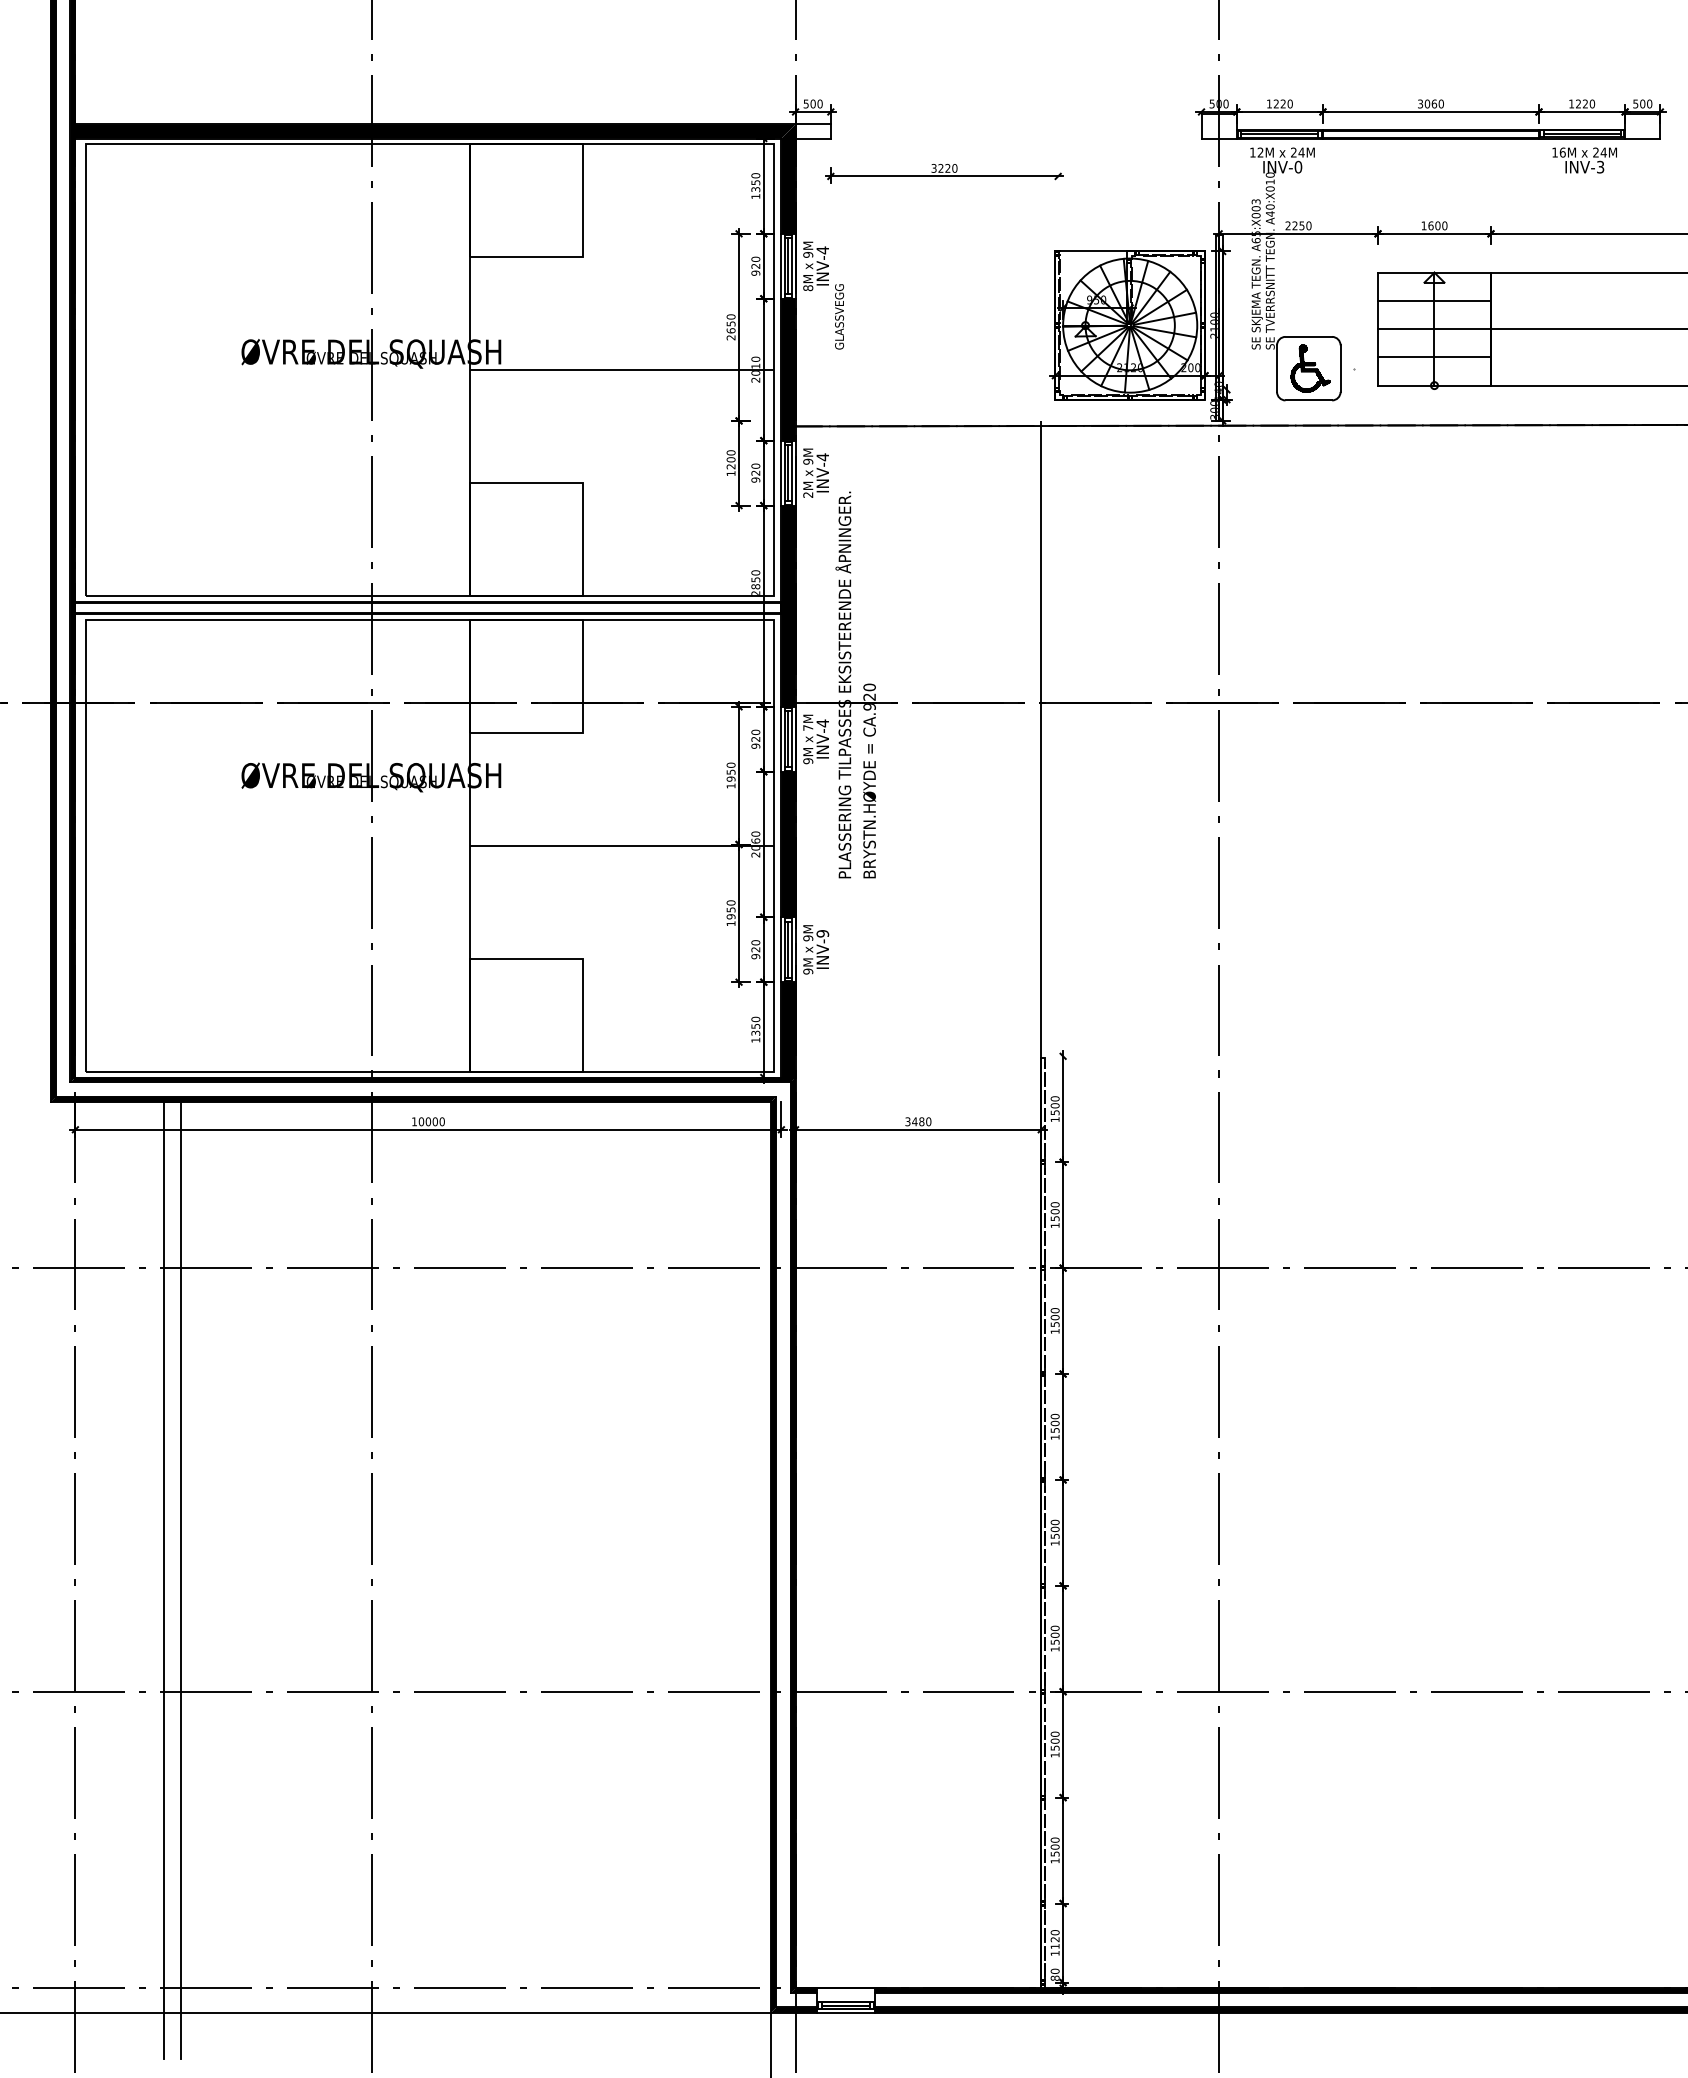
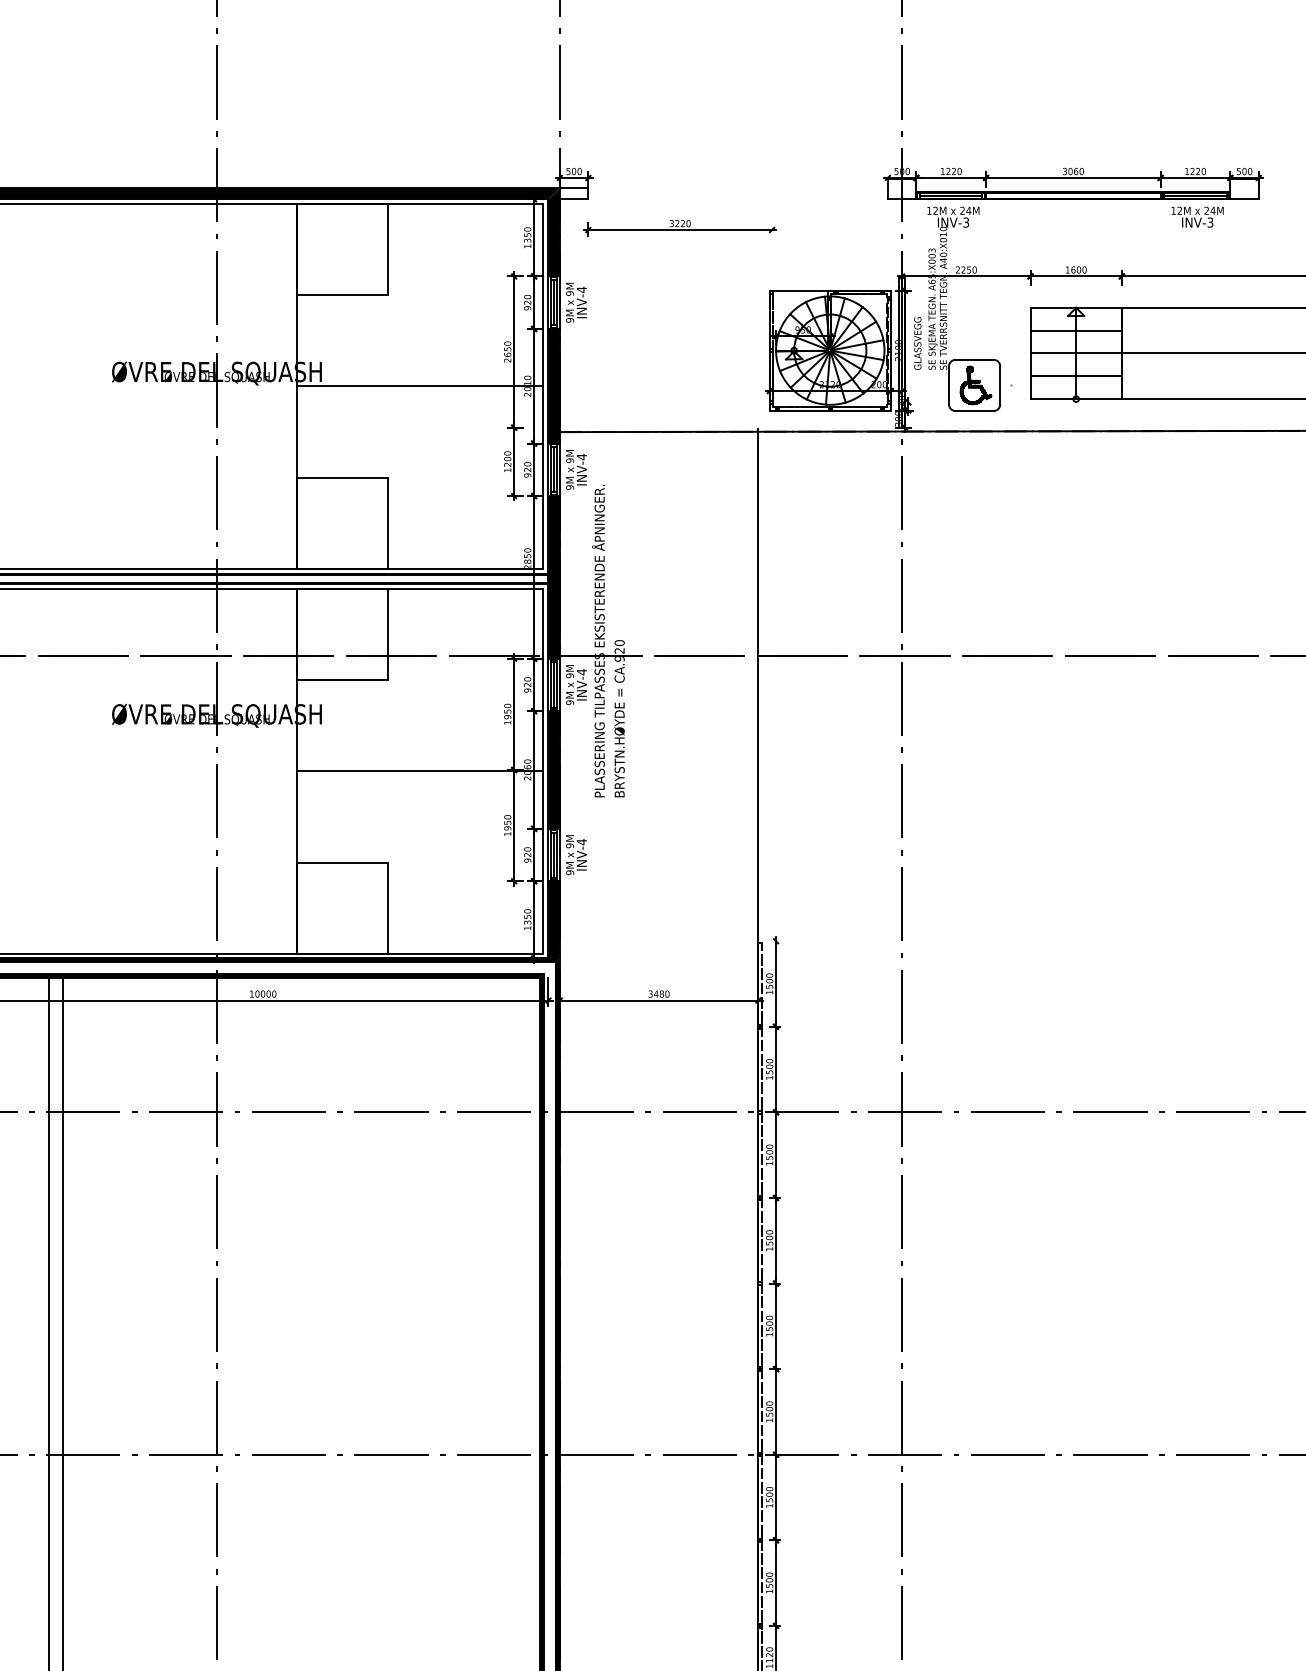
text: (1562, 152) -> (1179, 210), 16M -> 12M
text: (1298, 166) -> (966, 222), INV-0 -> INV-3
text: (808, 288) -> (570, 320), 8M -> 9M
text: (839, 316) -> (917, 343), moved
text: (808, 495) -> (570, 487), 2M -> 9M
text: (808, 727) -> (570, 675), 7M -> 9M
text: (822, 933) -> (581, 841), INV-9 -> INV-4

